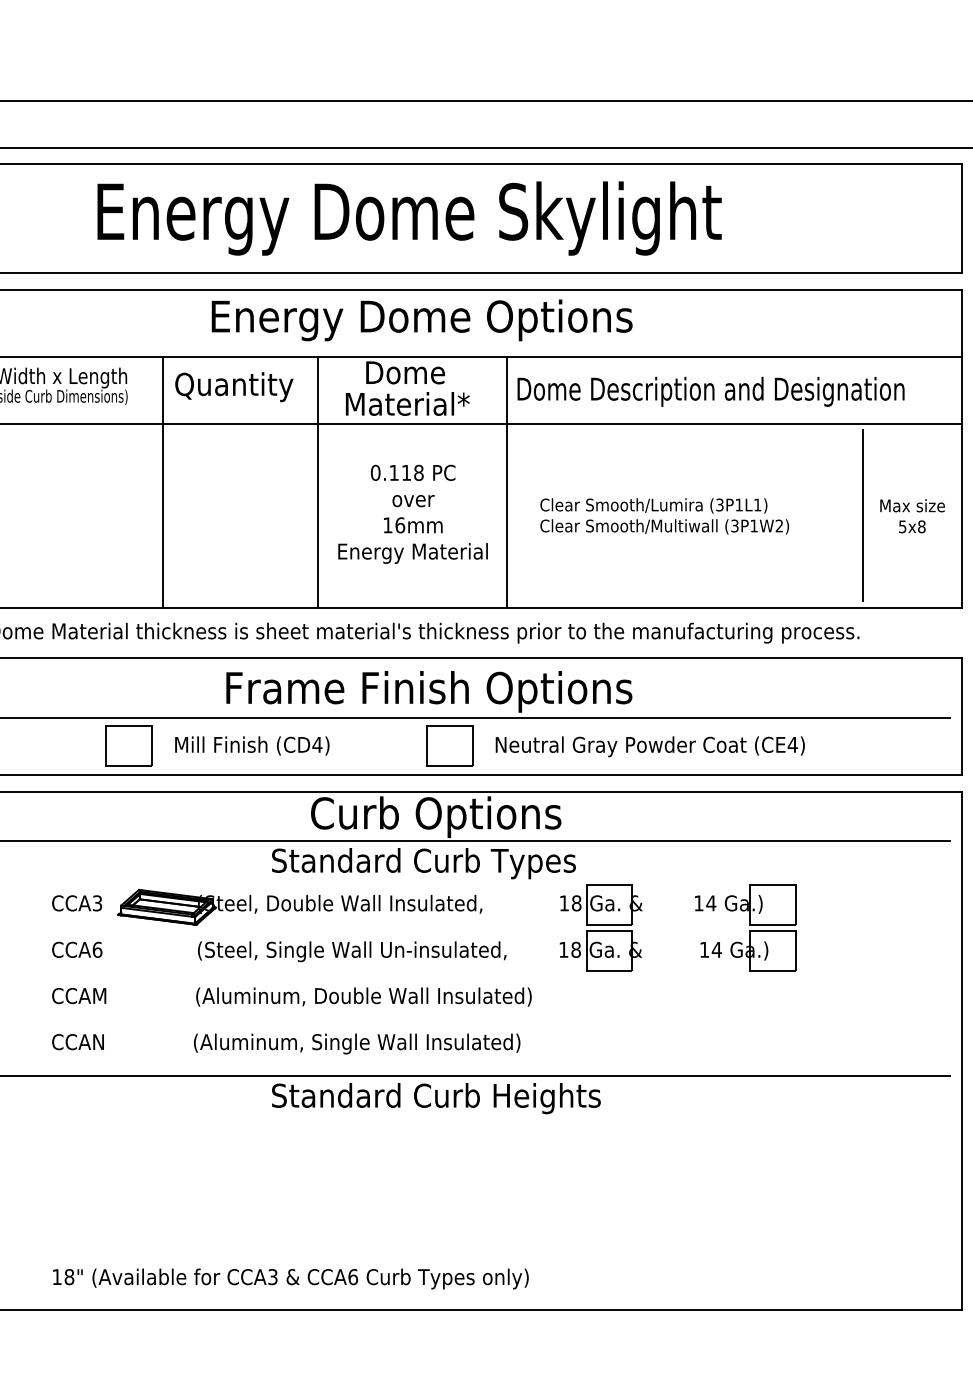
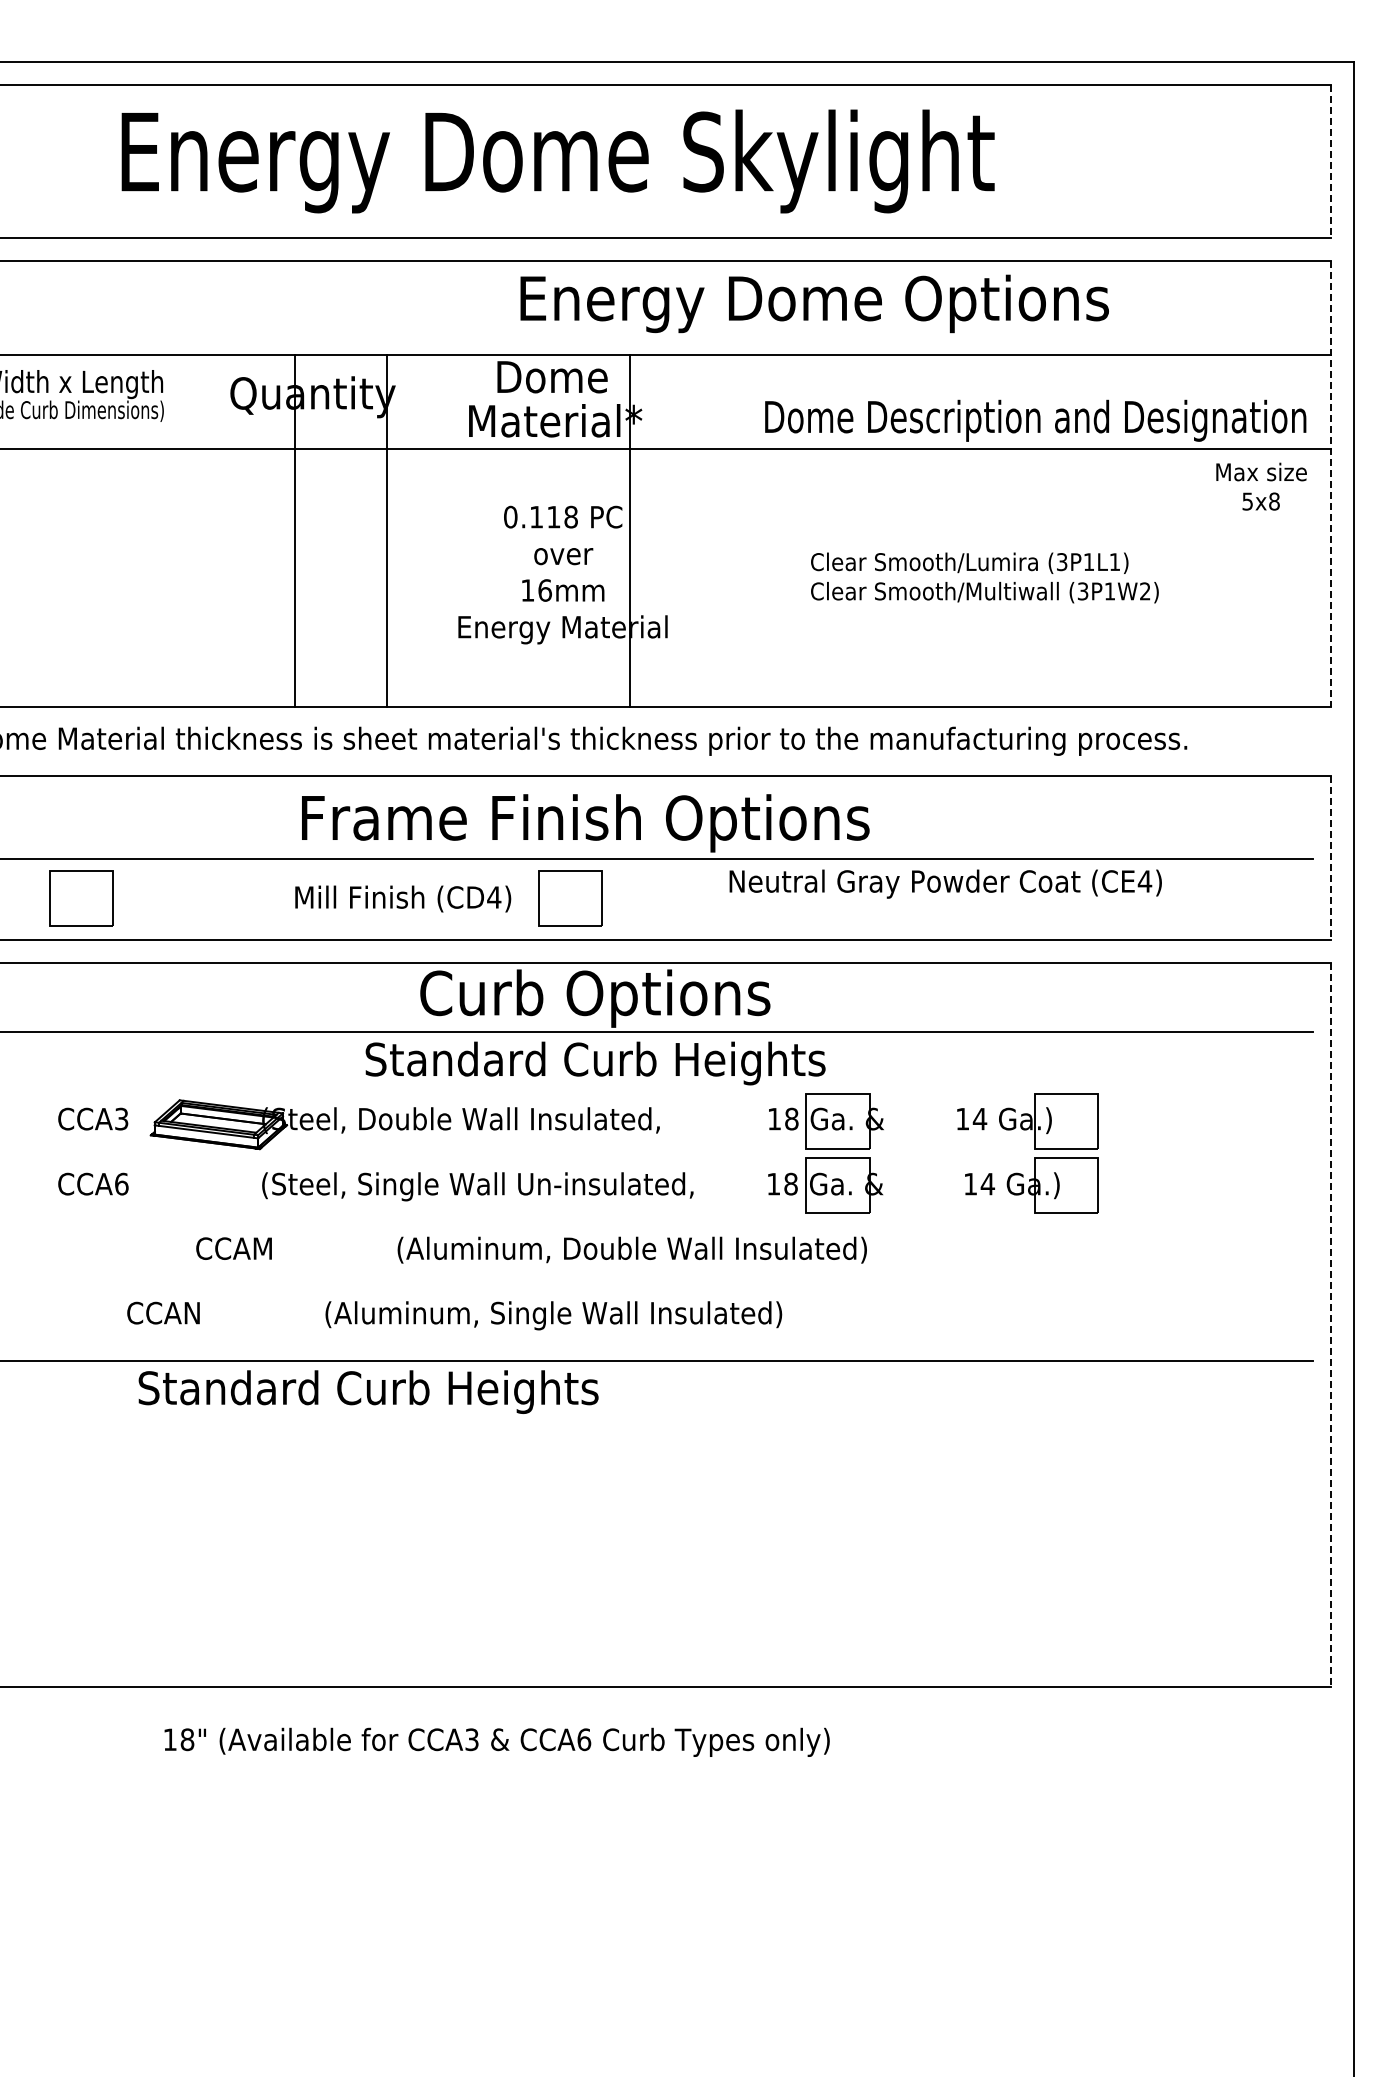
line: (962, 219) -> (1331, 162), solid -> dashed
text: (422, 320) -> (814, 303), moved
text: (710, 391) -> (1035, 420), moved
line: (962, 448) -> (1331, 483), solid -> dashed
line: (162, 482) -> (294, 530), moved
line: (318, 482) -> (387, 530), moved
line: (507, 482) -> (629, 530), moved
line: (862, 515) -> (1191, 576), removed
text: (664, 516) -> (984, 577), moved
text: (912, 516) -> (1261, 486), moved
line: (962, 717) -> (1331, 858), solid -> dashed
part: (128, 745) -> (81, 898), moved
text: (252, 745) -> (403, 898), moved
part: (449, 745) -> (570, 898), moved
text: (650, 746) -> (945, 883), moved
text: (545, 863) -> (748, 1063), Standard Curb Types -> Standard Curb Heights
text: (291, 996) -> (531, 1249), moved
text: (286, 1043) -> (454, 1315), moved
line: (962, 1050) -> (1331, 1325), solid -> dashed
text: (436, 1098) -> (368, 1391), moved
text: (290, 1278) -> (496, 1741), moved

